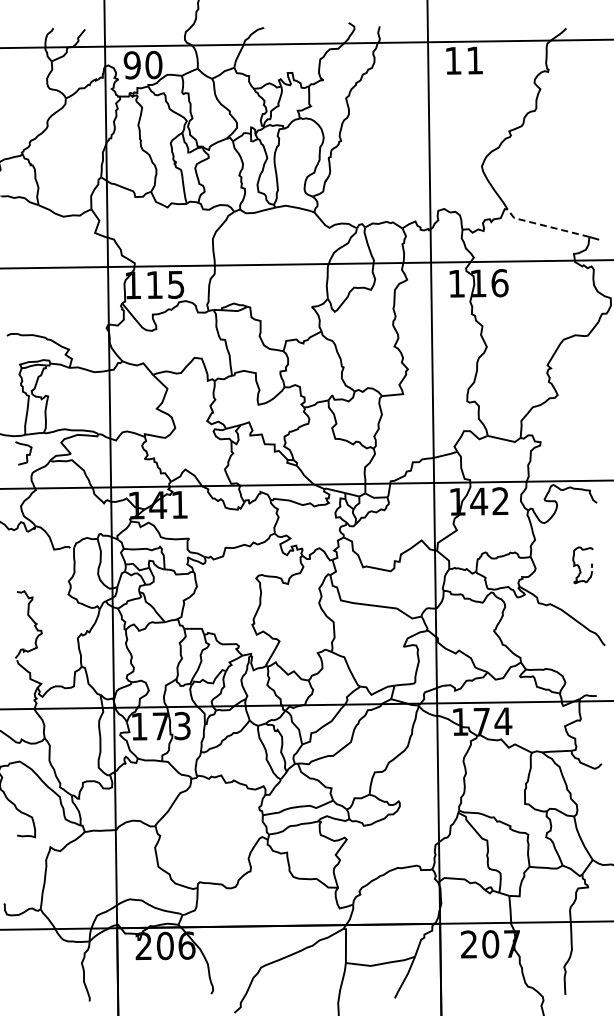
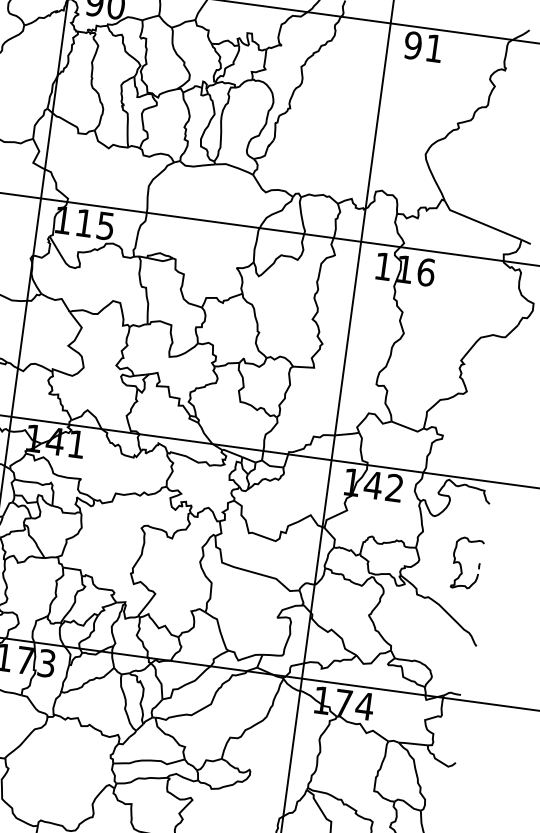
text: (452, 60) -> (412, 45), 11 -> 91
line: (546, 226) -> (480, 223), dashed -> solid
part: (582, 564) -> (466, 562), size x1.43

